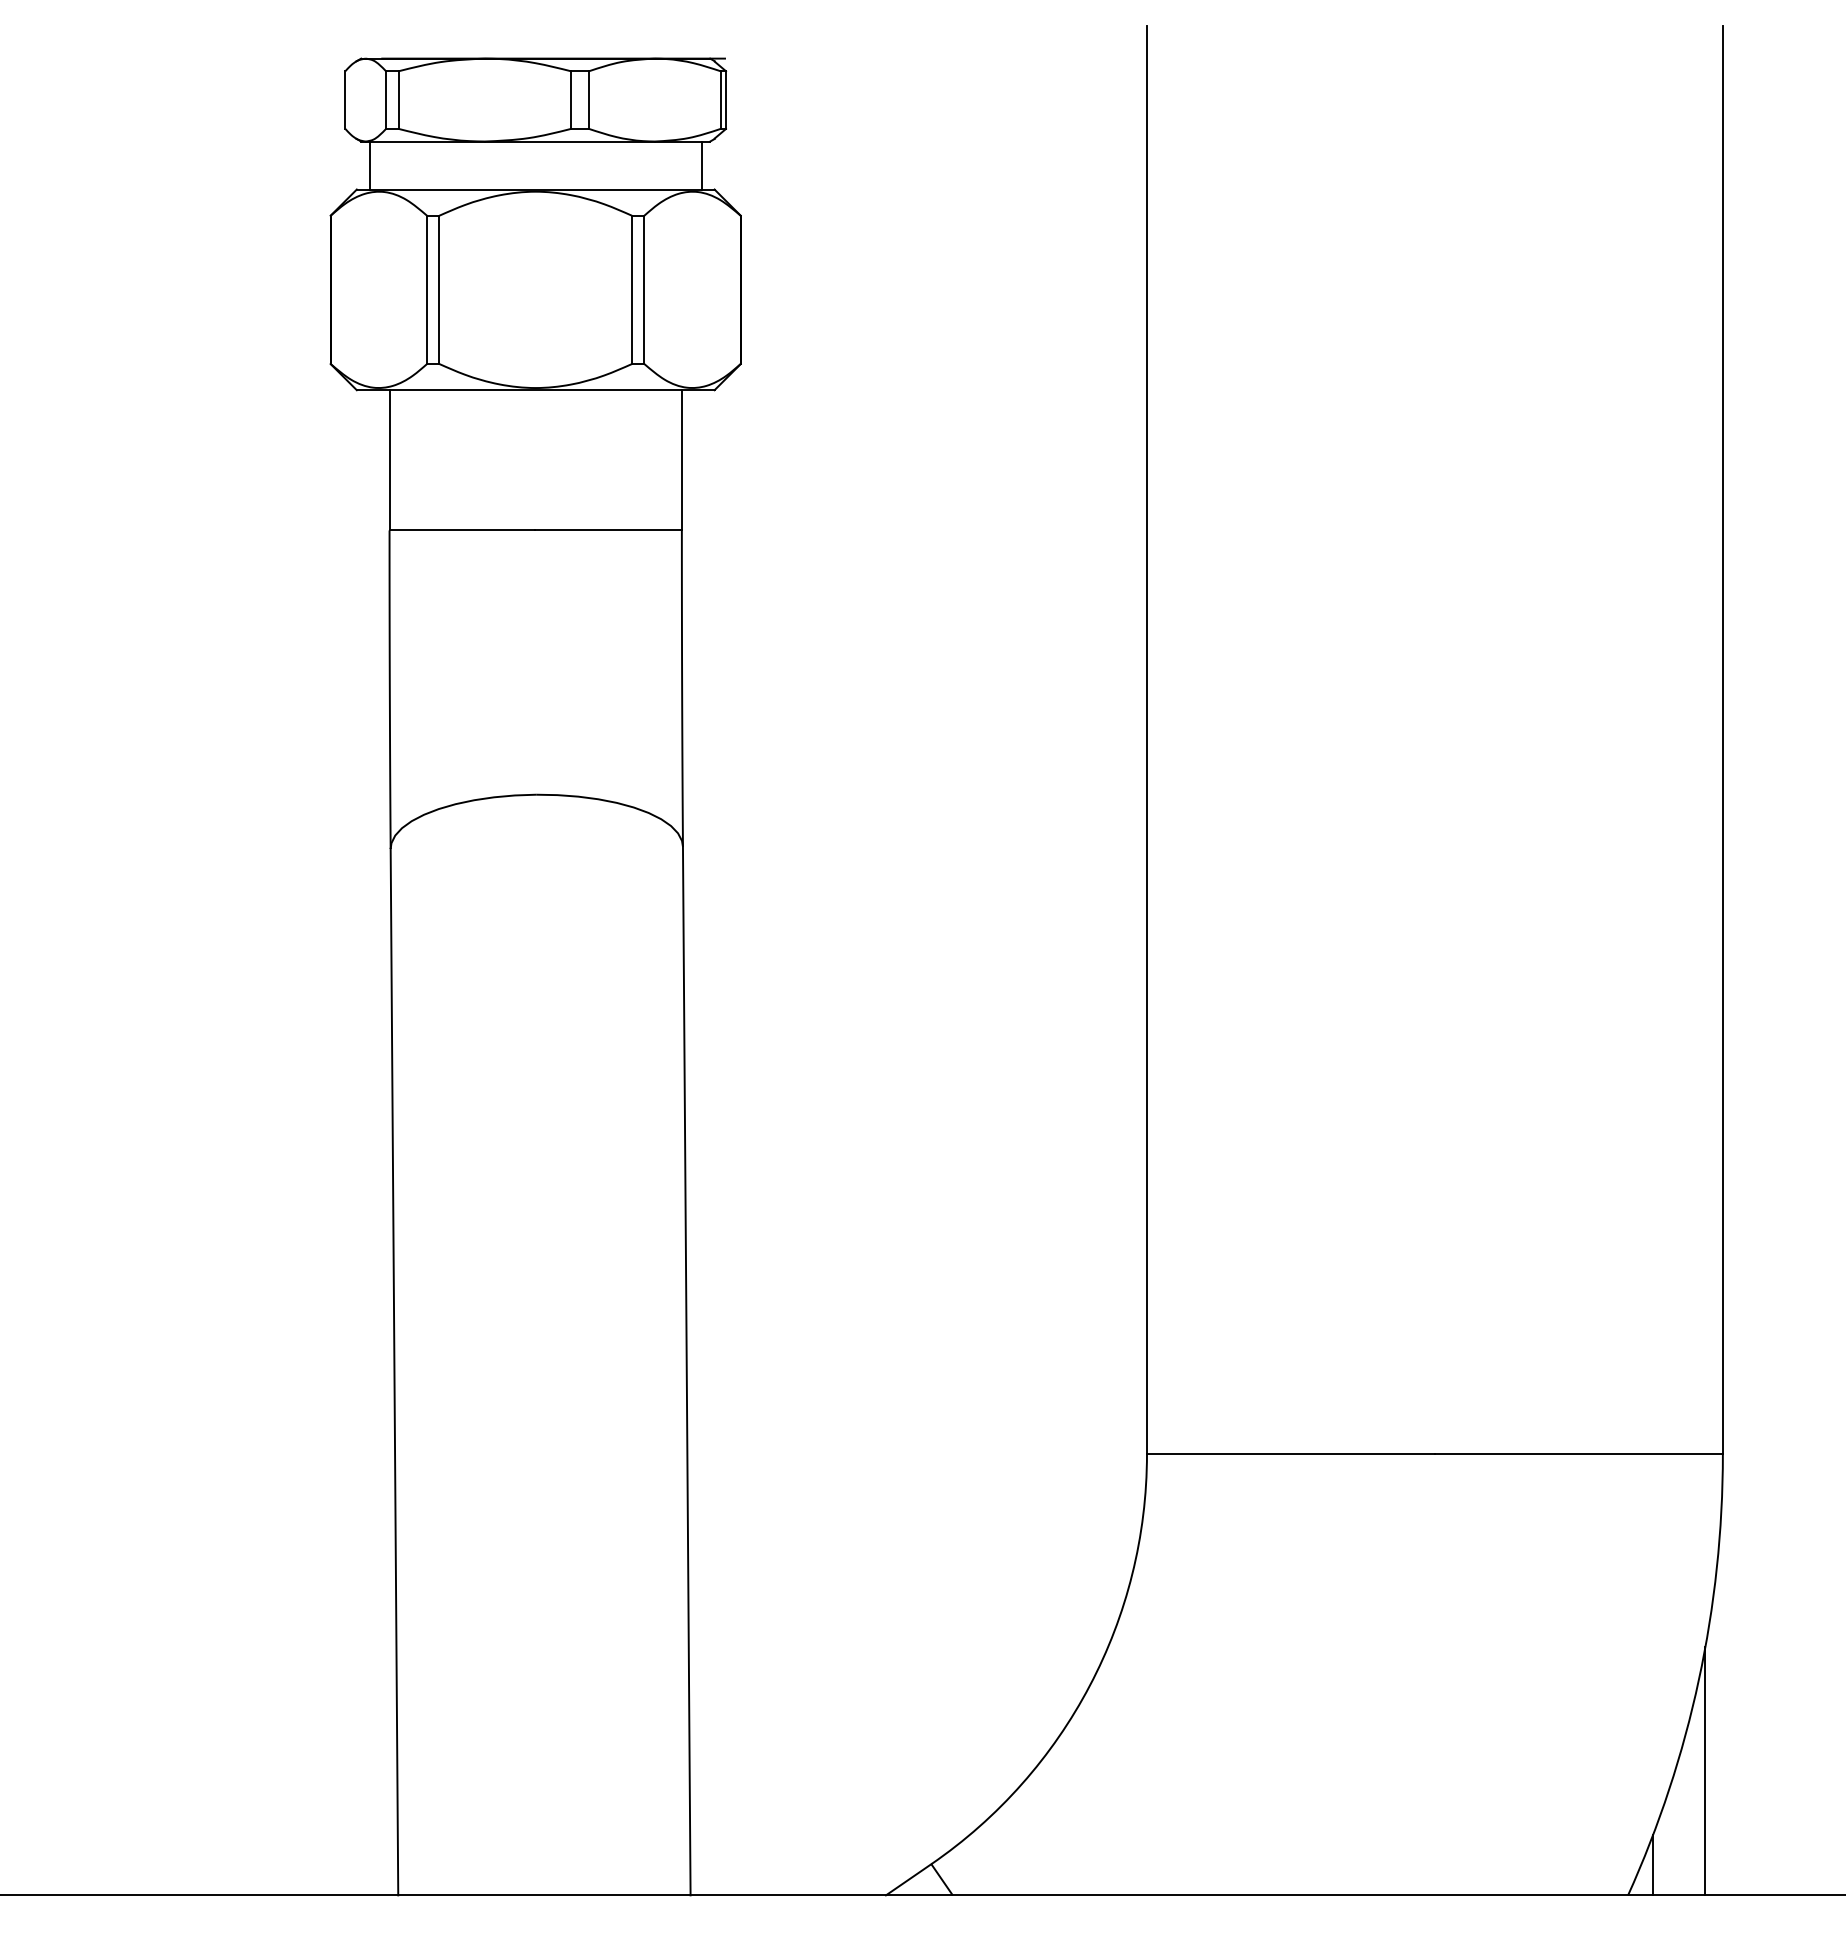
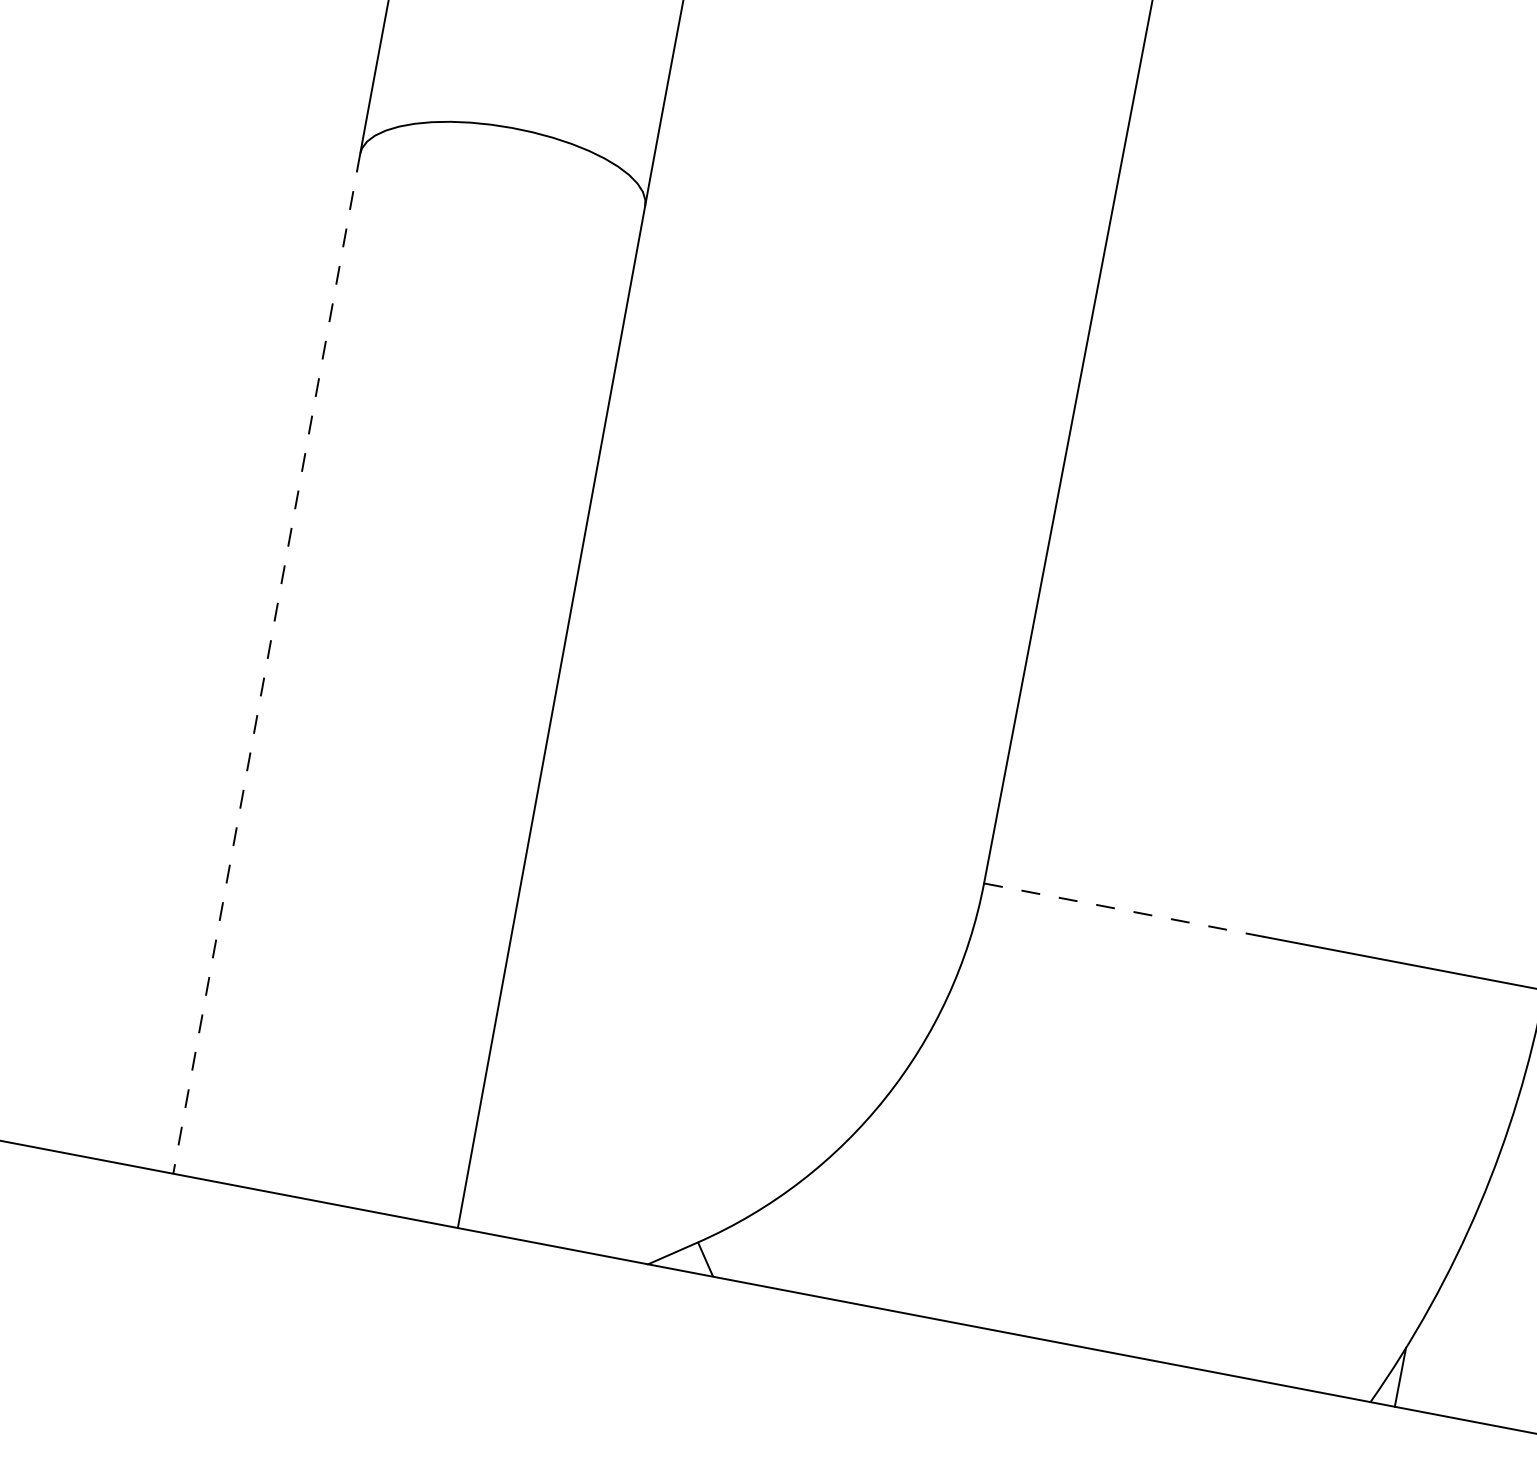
line: (394, 1372) -> (266, 664), solid -> dashed
line: (1290, 1454) -> (1123, 910), solid -> dashed
line: (1705, 1771) -> (1468, 1295), removed

